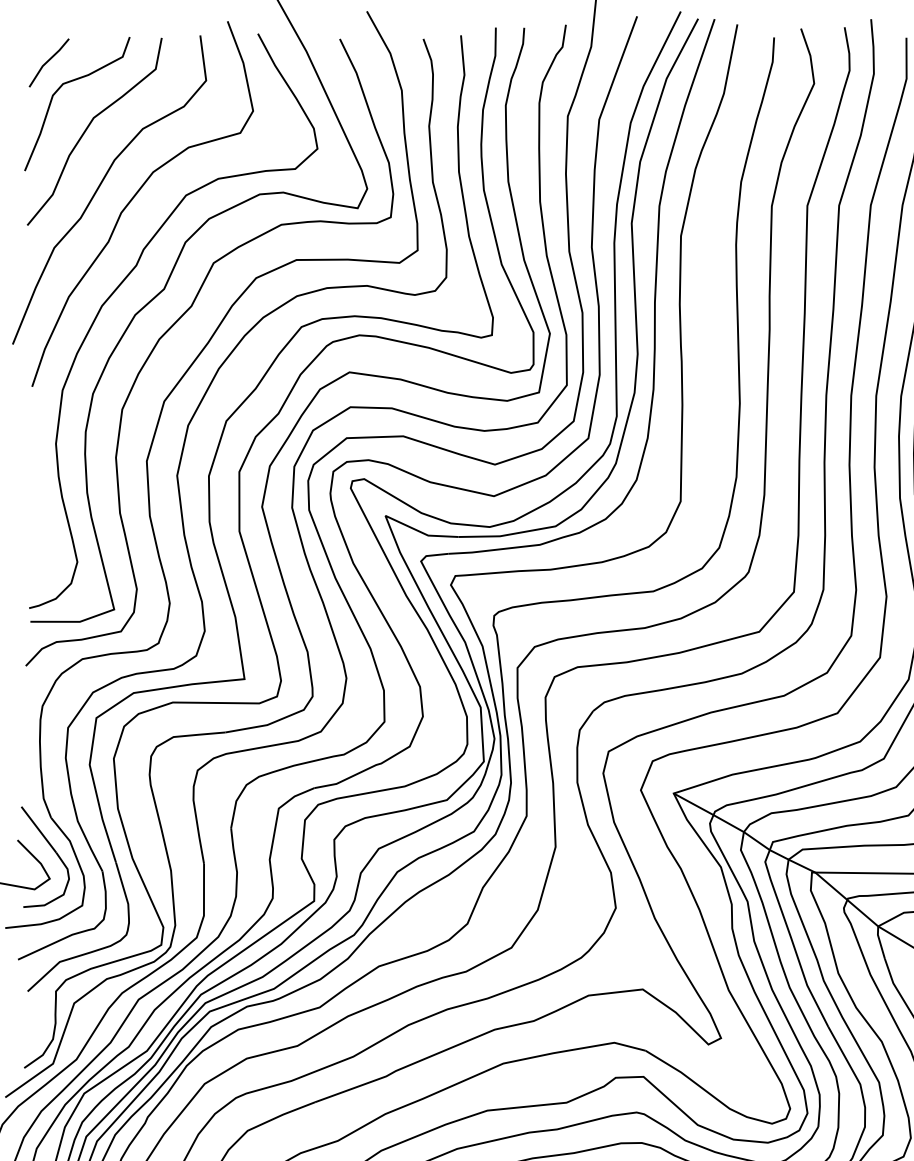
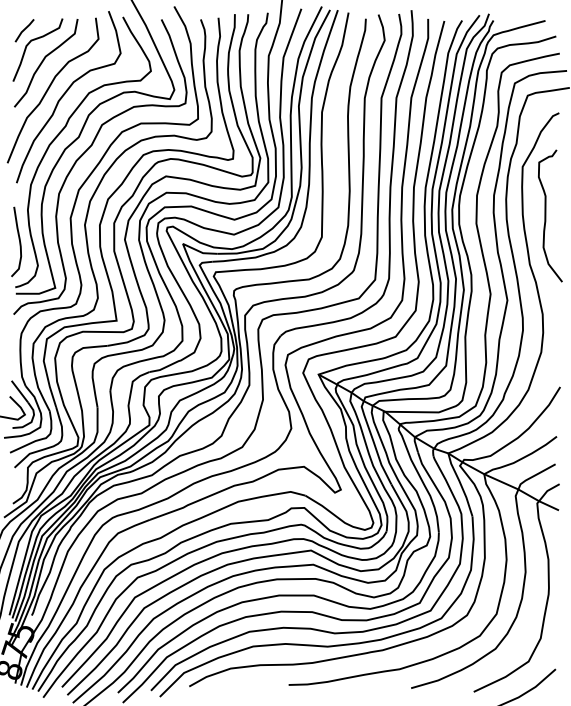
curve: (36, 506) -> (18, 239), added

